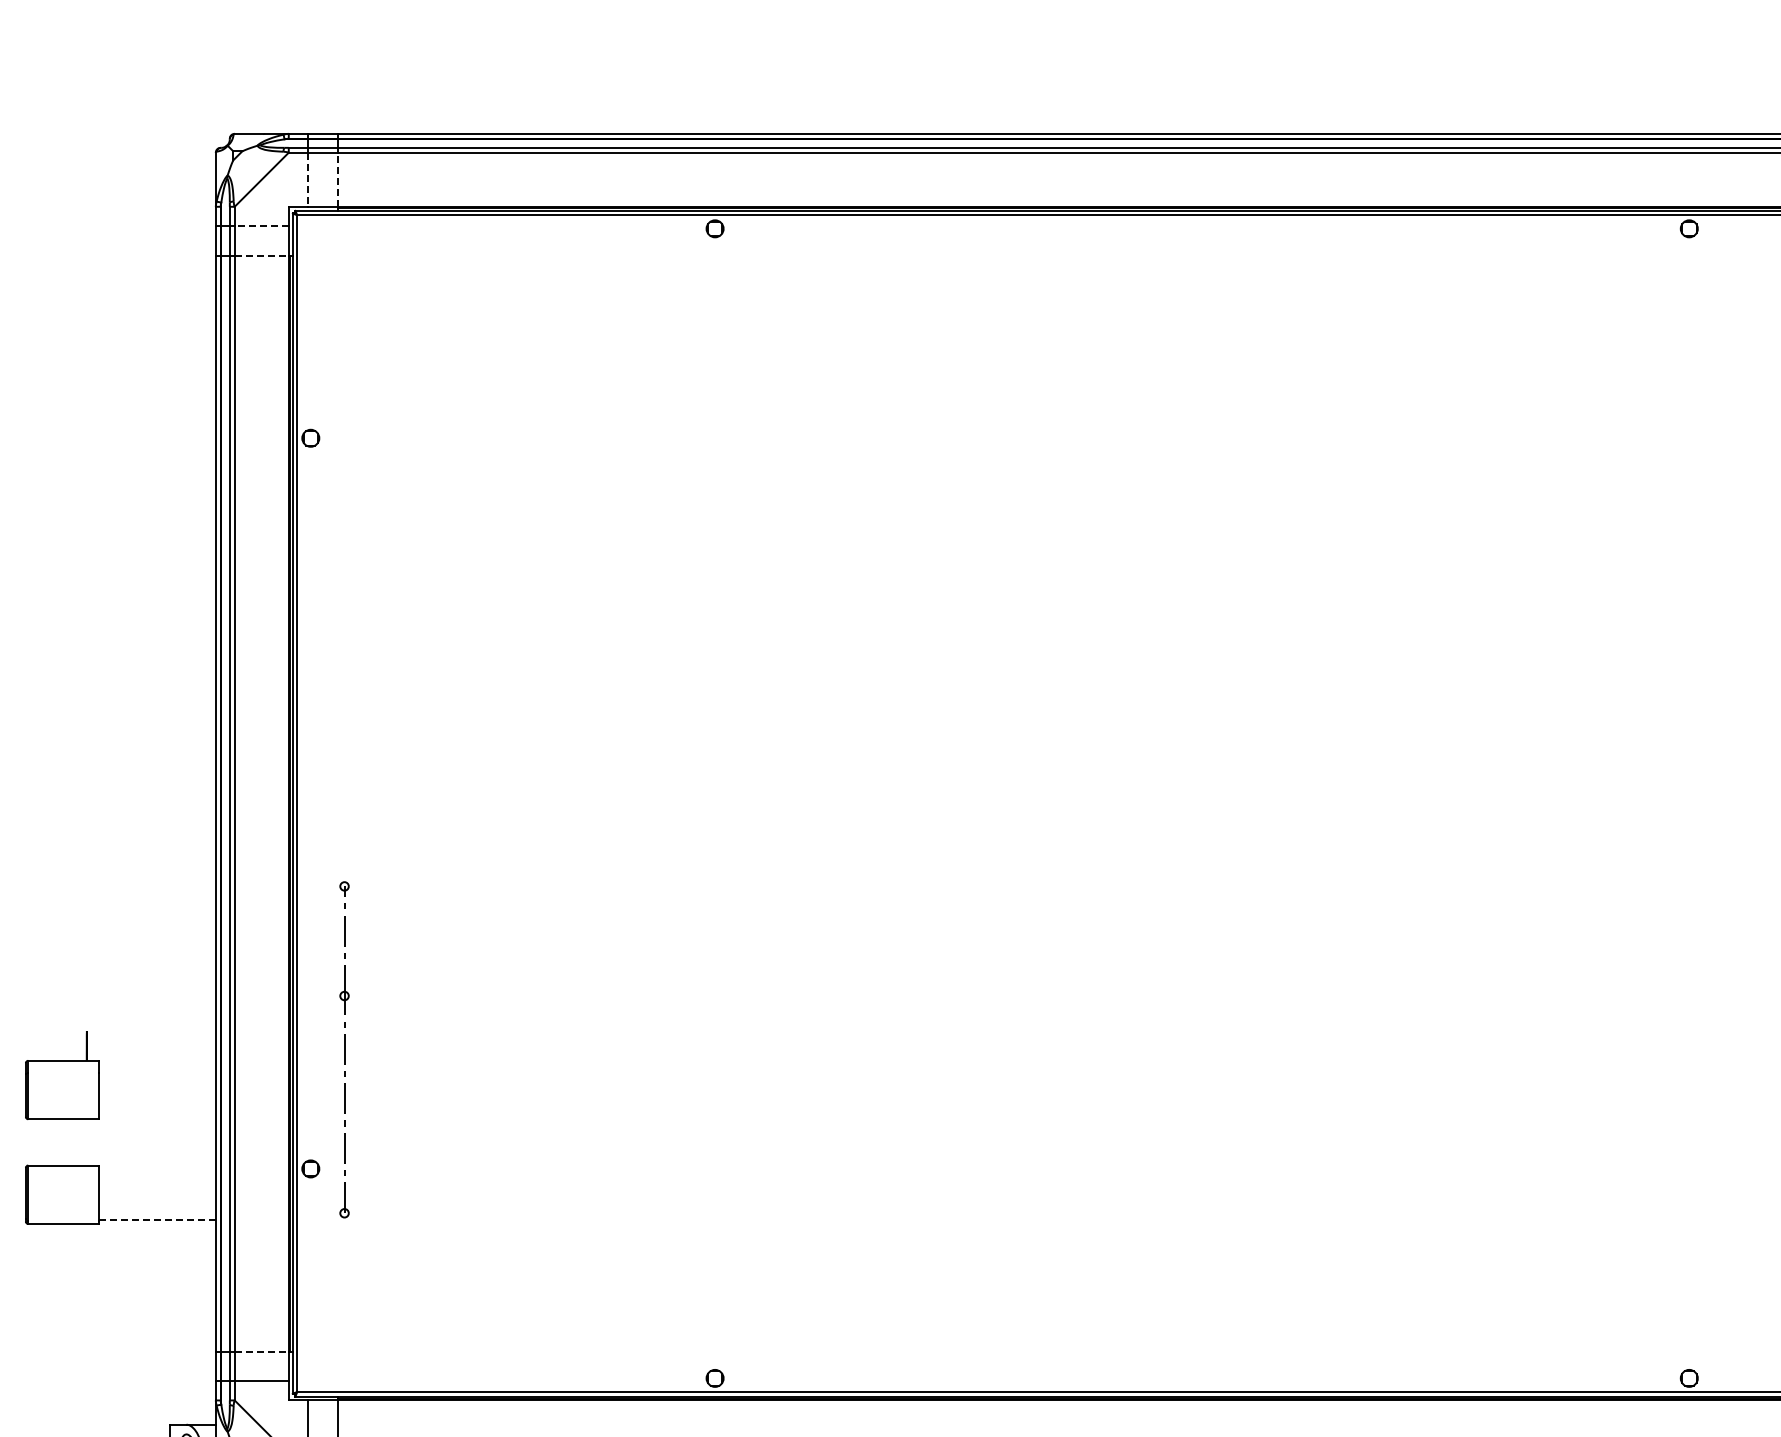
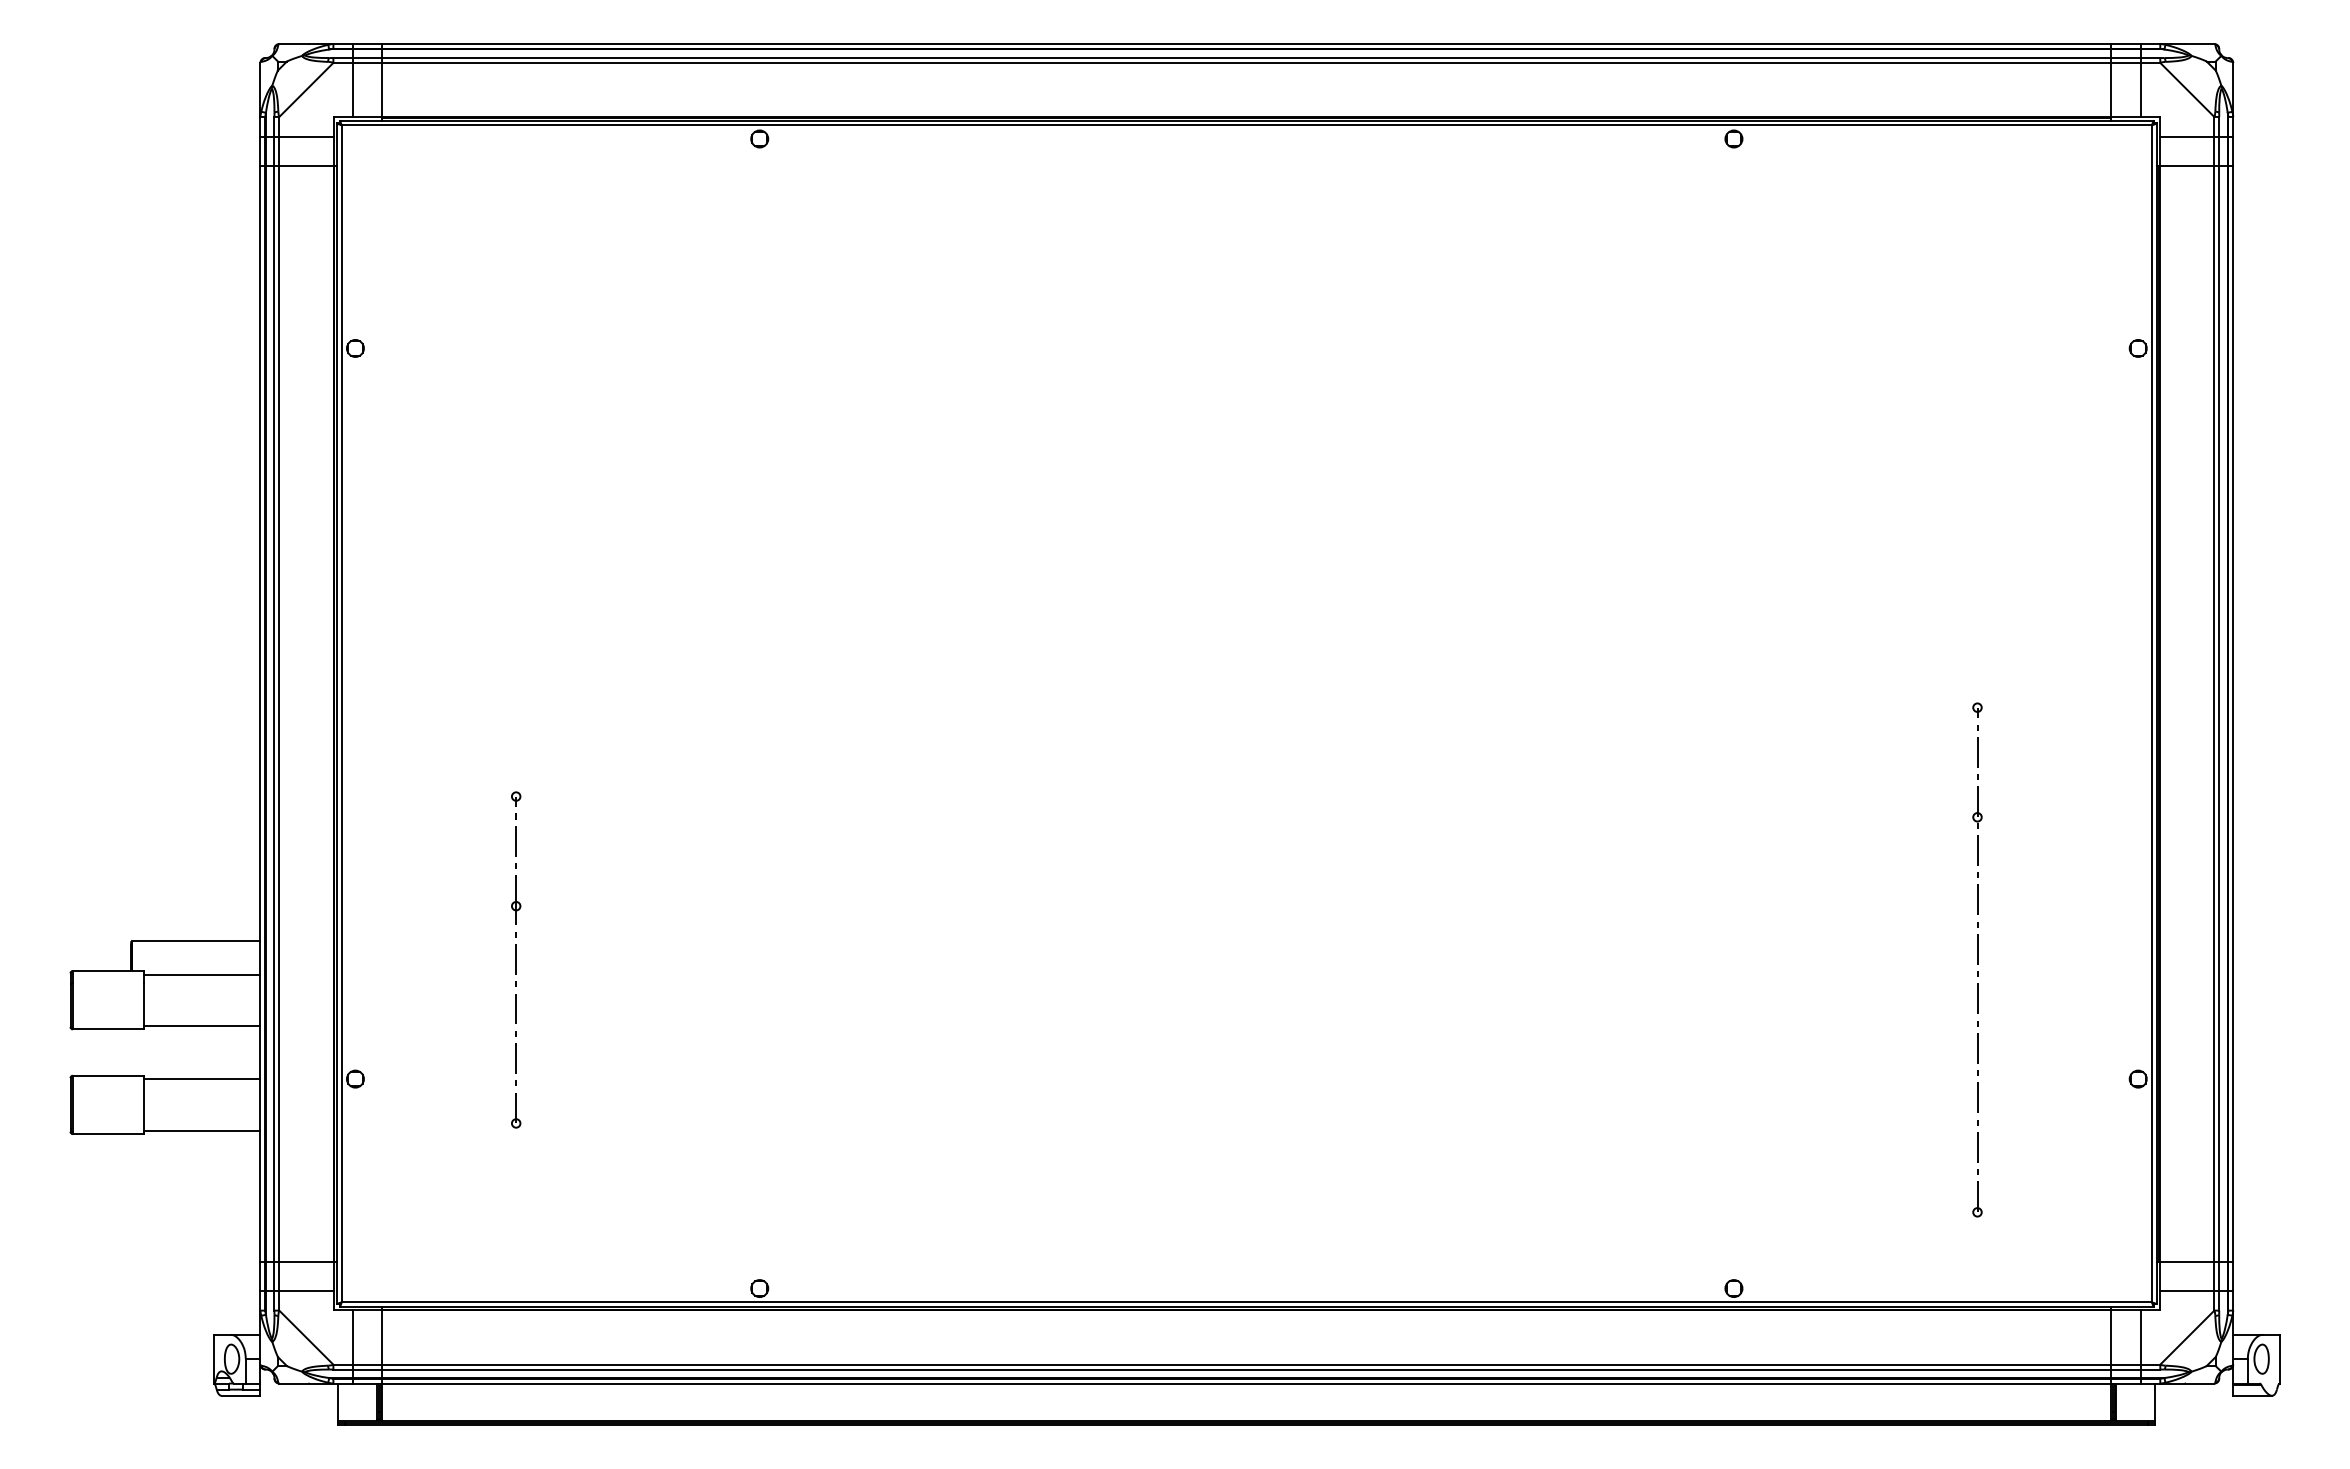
line: (337, 179) -> (382, 89), dashed -> solid
line: (308, 180) -> (353, 90), dashed -> solid
line: (260, 226) -> (305, 136), dashed -> solid
line: (261, 255) -> (306, 165), dashed -> solid
line: (150, 1031) -> (195, 941), added
part: (344, 1049) -> (516, 959), moved
line: (156, 1064) -> (201, 974), added
line: (156, 1115) -> (201, 1025), added
line: (156, 1169) -> (201, 1079), added
line: (157, 1220) -> (202, 1130), dashed -> solid
line: (261, 1351) -> (306, 1261), dashed -> solid

